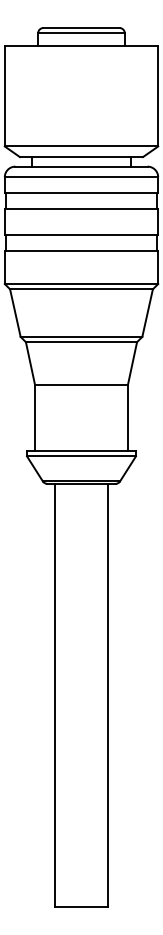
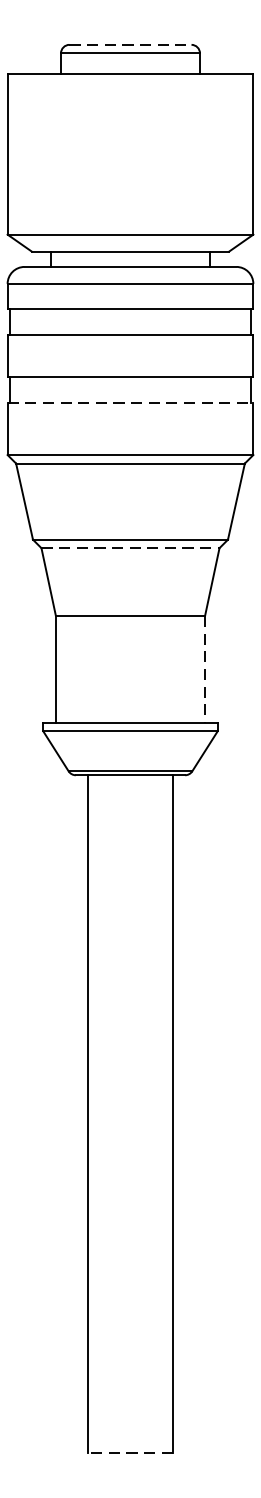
line: (81, 28) -> (130, 45), solid -> dashed
line: (81, 251) -> (130, 402), solid -> dashed
line: (81, 342) -> (130, 548), solid -> dashed
line: (128, 418) -> (205, 670), solid -> dashed
line: (81, 906) -> (130, 1452), solid -> dashed

